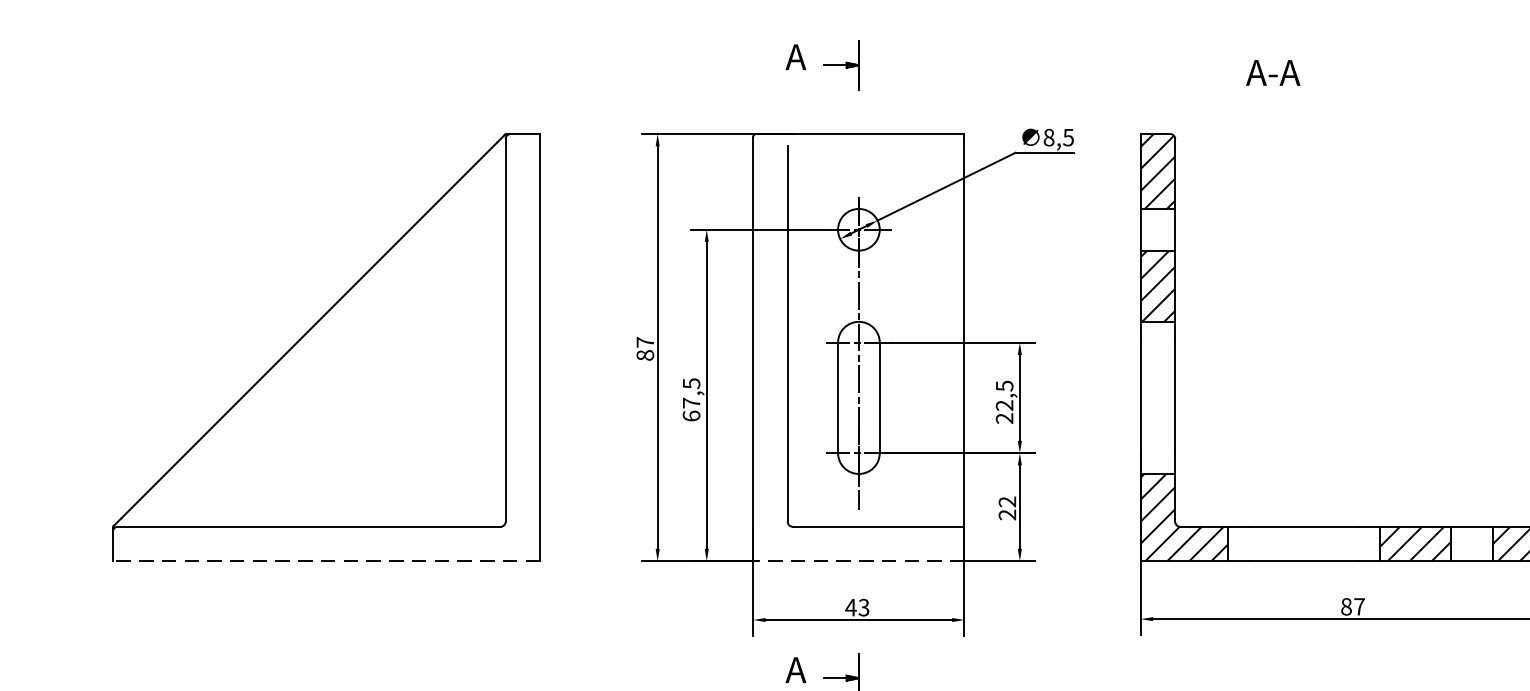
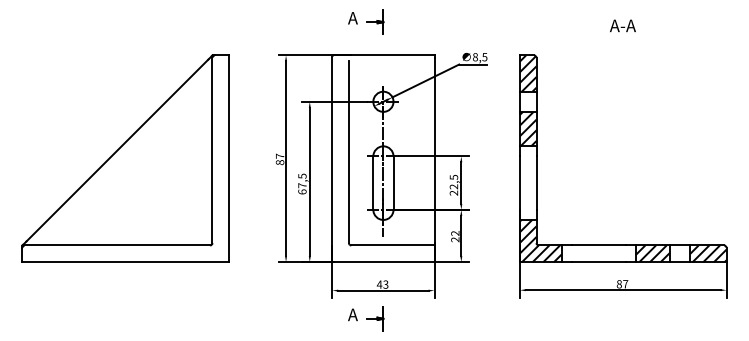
text: (1272, 72) -> (622, 25), moved
line: (325, 561) -> (125, 262), dashed -> solid
line: (859, 561) -> (383, 262), dashed -> solid

